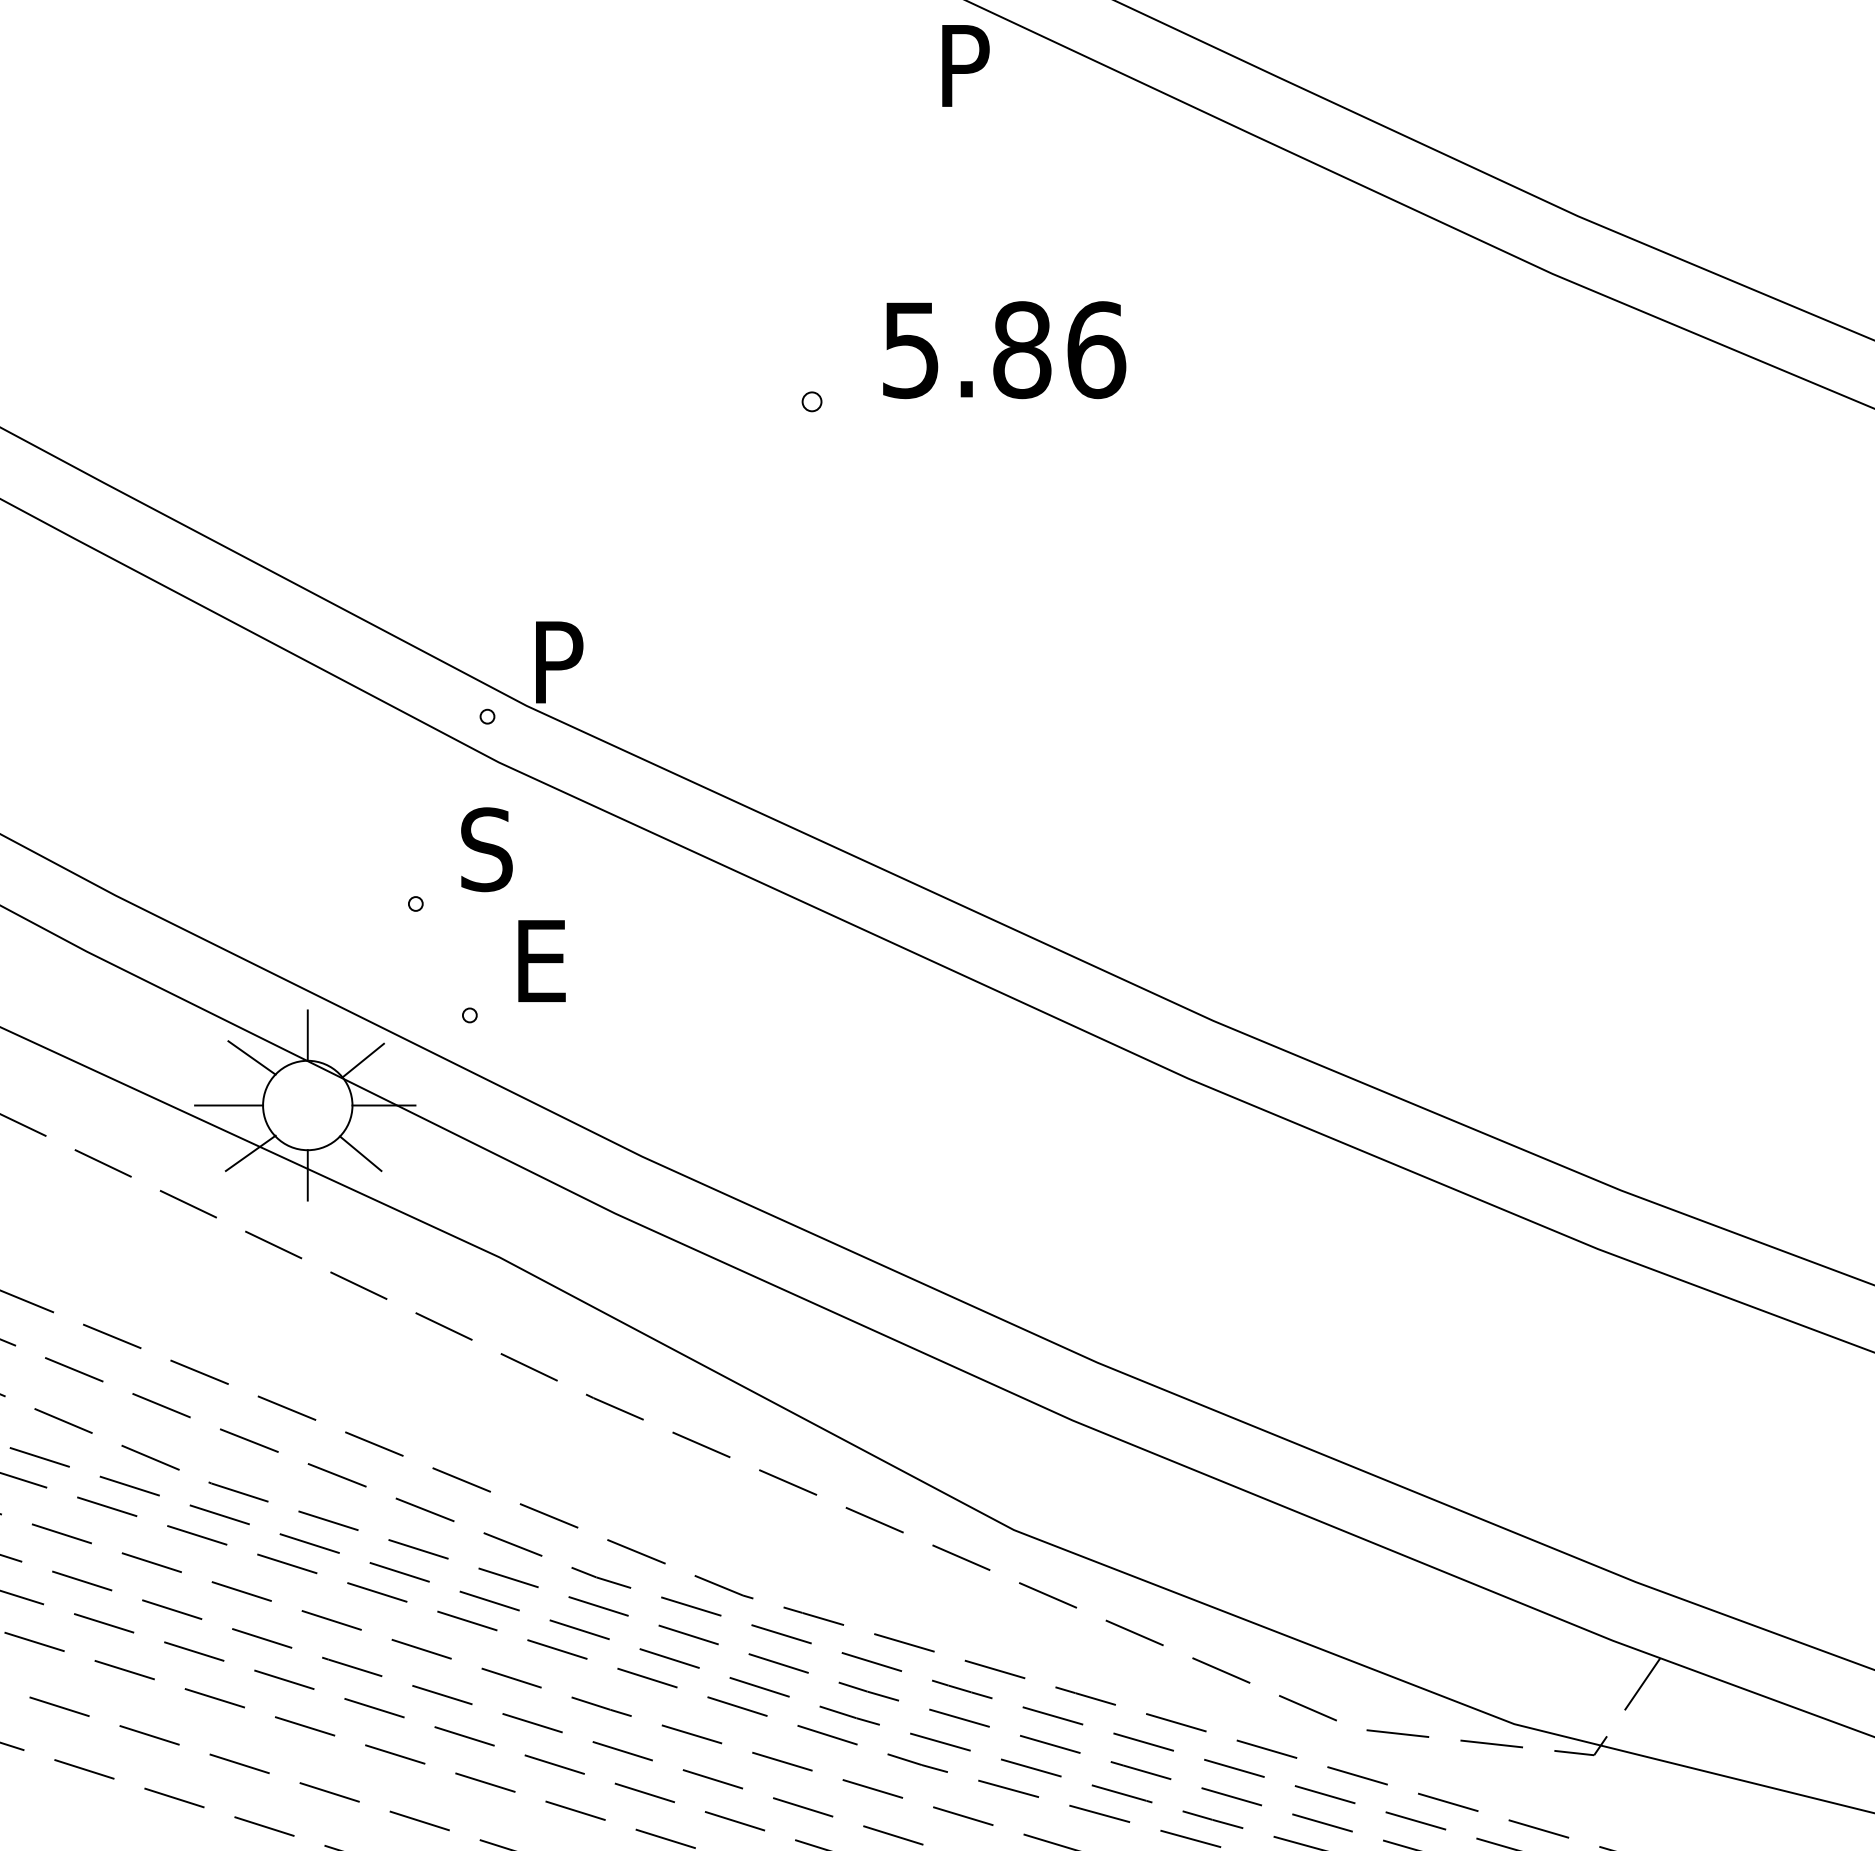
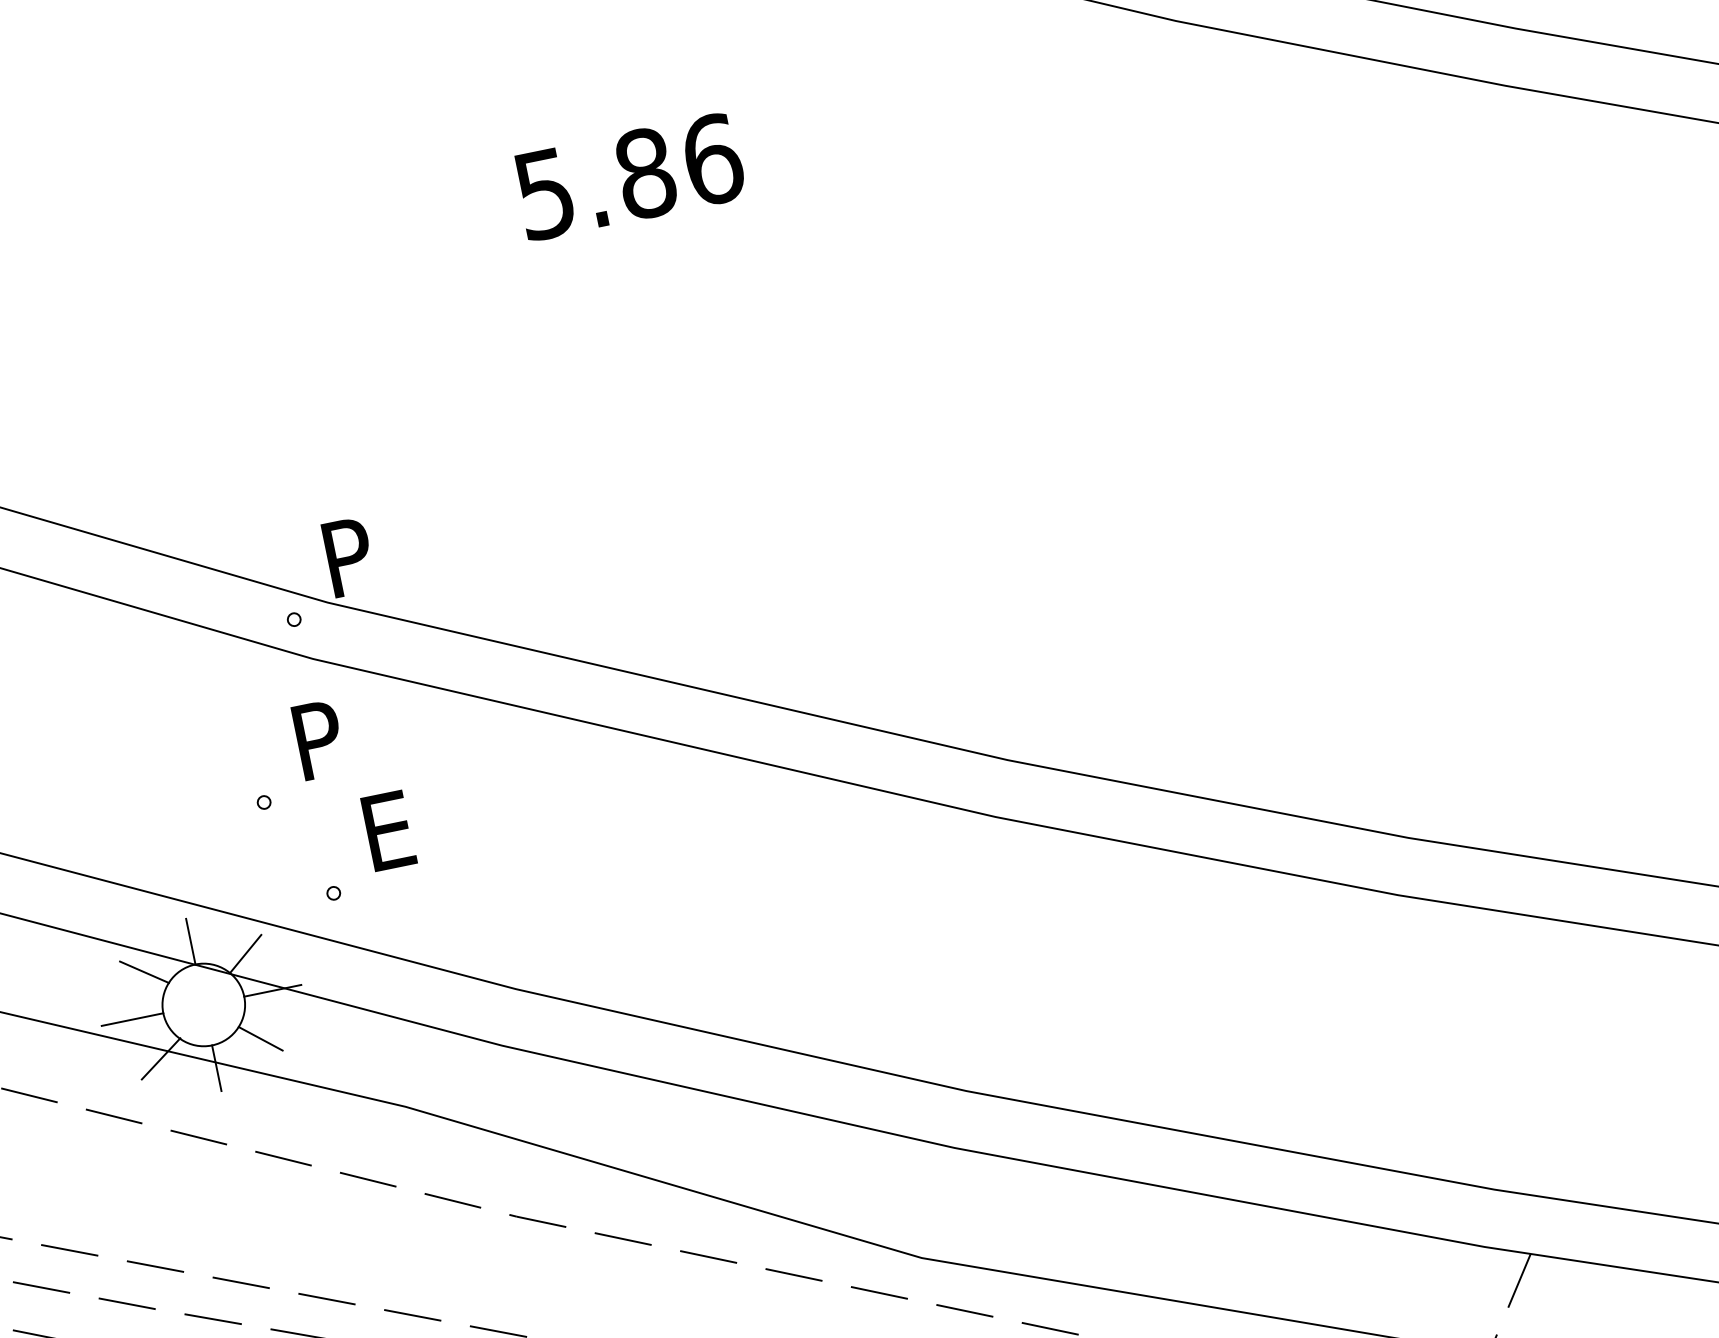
text: (1004, 350) -> (629, 177), moved
part: (811, 401) -> (528, 274), removed
text: (486, 849) -> (318, 740), S -> P

